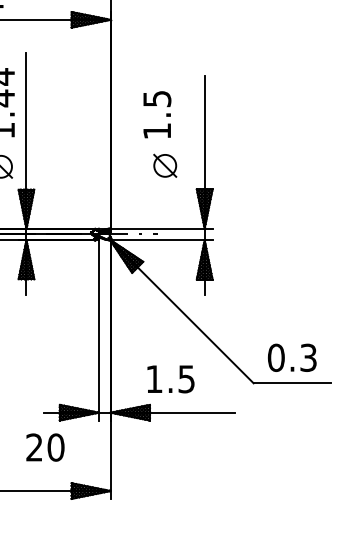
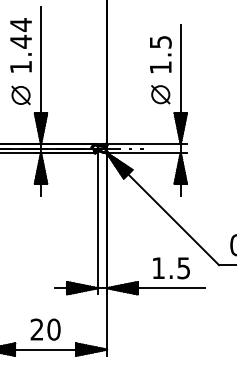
text: (157, 114) -> (160, 54), moved
part: (165, 165) -> (160, 94), moved
text: (170, 379) -> (171, 268), moved
text: (45, 447) -> (45, 329), moved

